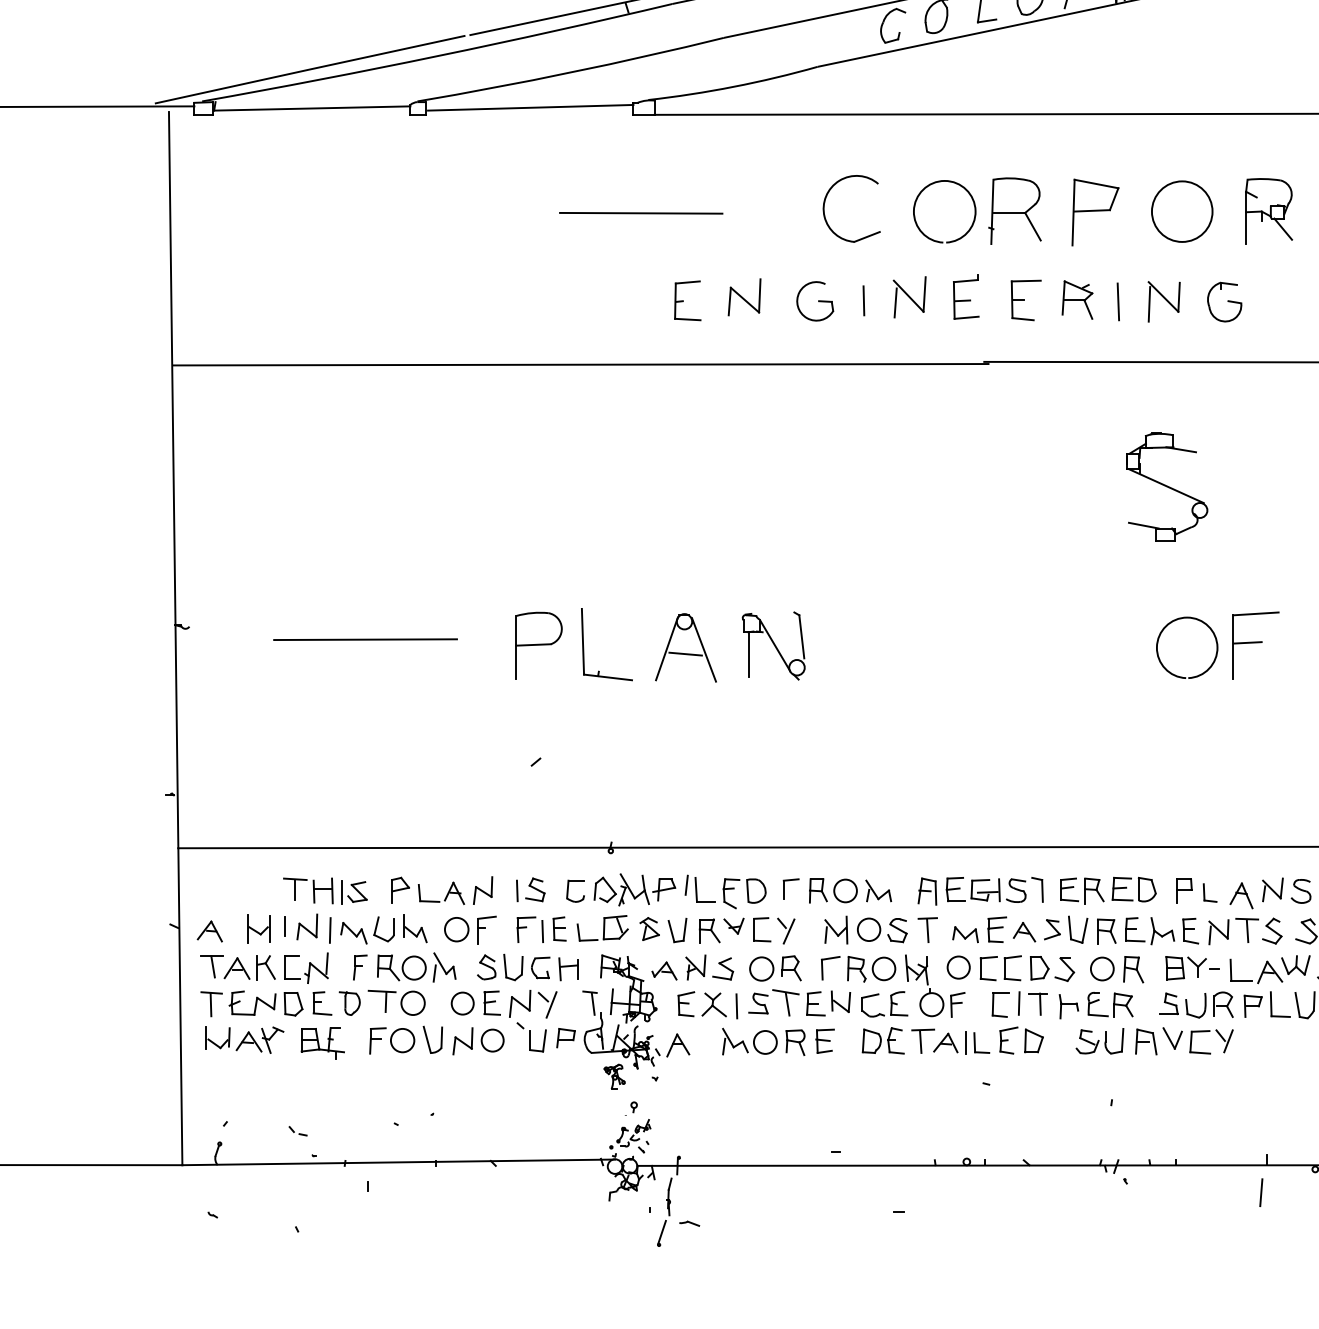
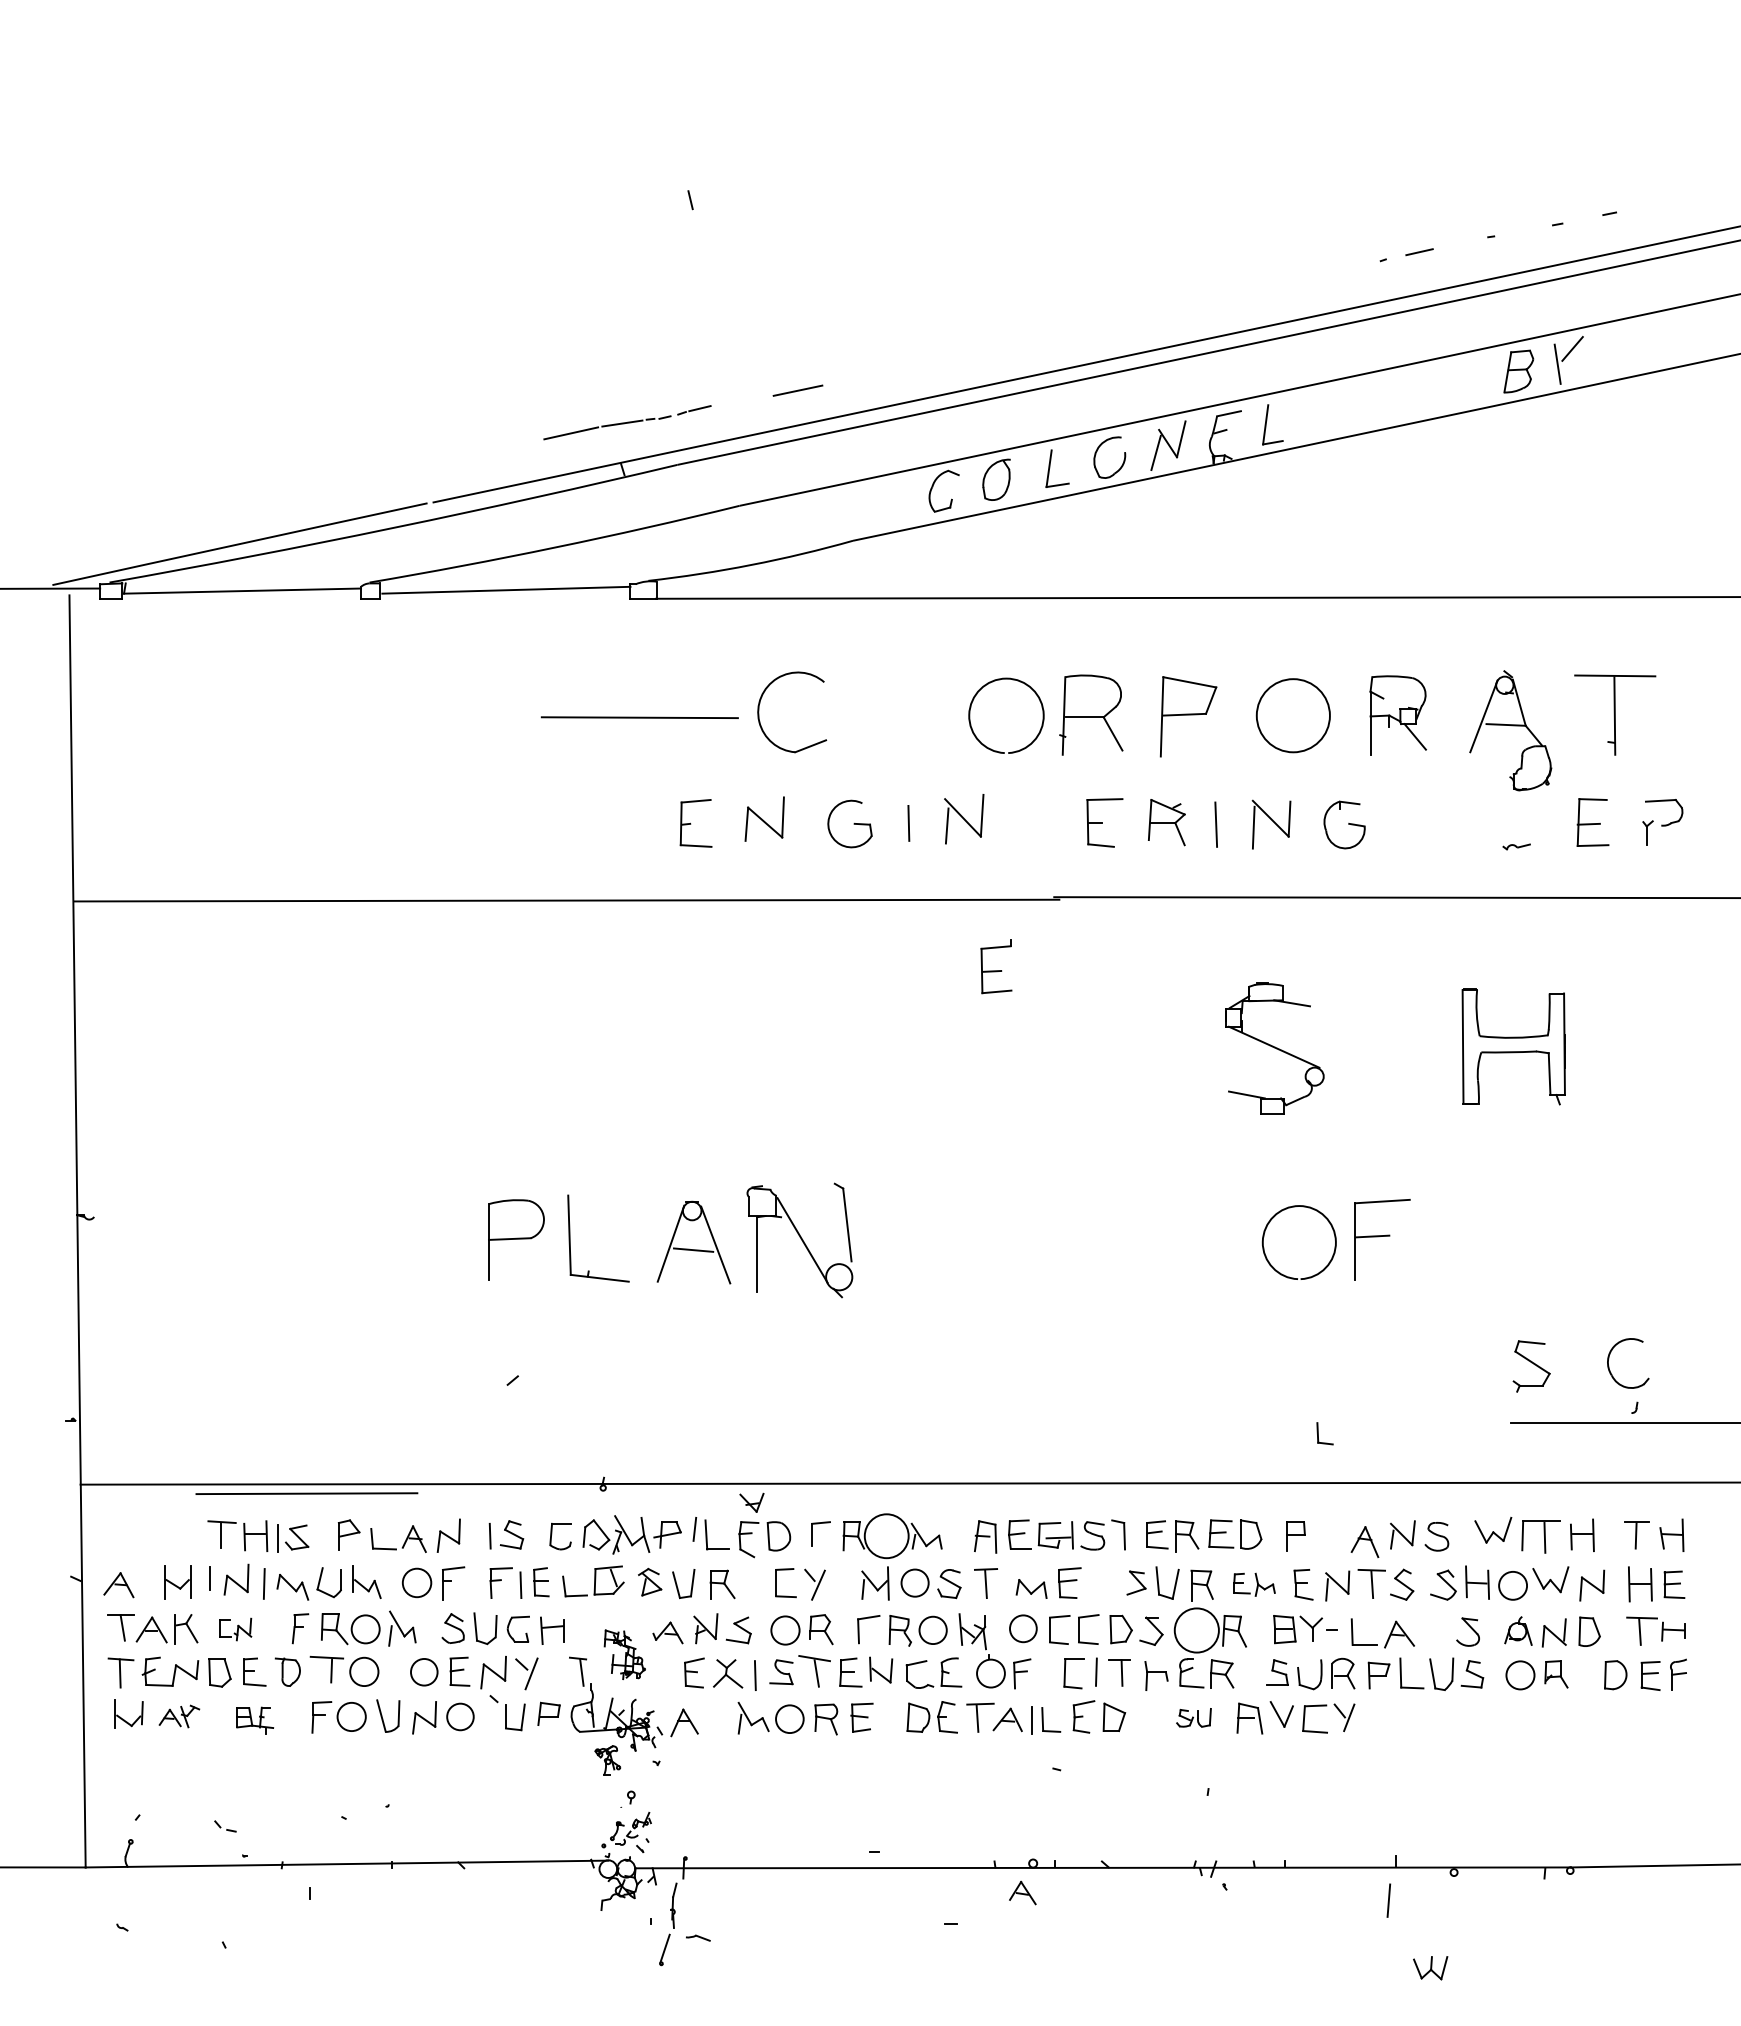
part: (824, 209) -> (759, 712), moved
part: (966, 296) -> (996, 966), moved
line: (365, 639) -> (306, 1493), moved
part: (773, 645) -> (799, 1239), size x1.4
circle: (845, 890) -> (886, 1535), size x1.6
part: (1209, 892) -> (1324, 1433), moved
part: (733, 925) -> (751, 1502), moved
part: (1150, 930) -> (1254, 1584), size x0.7
part: (1024, 931) -> (1022, 1892), moved
part: (1295, 965) -> (1430, 1968), moved
part: (306, 968) -> (235, 1629), size x0.6
circle: (1102, 969) -> (1196, 1630), size x1.6
part: (628, 988) -> (624, 1654), size x0.6
part: (260, 1040) -> (179, 1716), size x0.7
part: (1099, 1041) -> (1193, 1717), size x0.6
part: (322, 1043) -> (254, 1720), size x0.7

